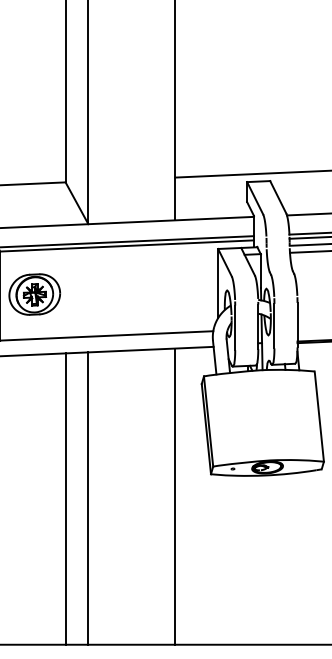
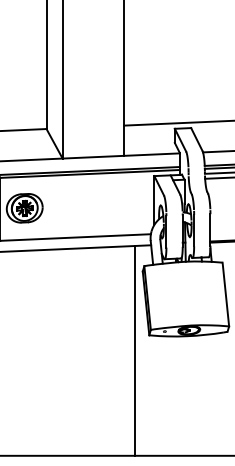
line: (175, 495) -> (135, 350), moved
line: (65, 498) -> (46, 352), removed
line: (88, 498) -> (62, 352), removed

